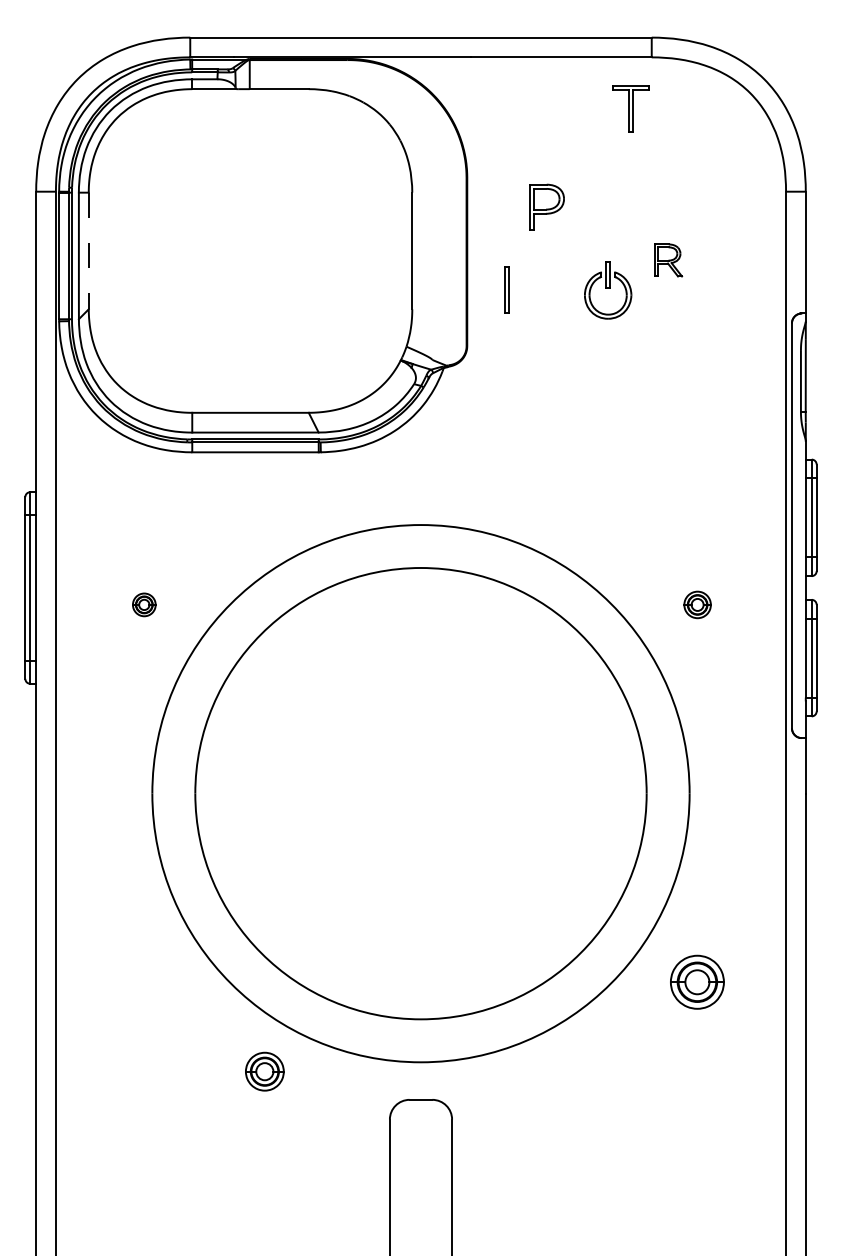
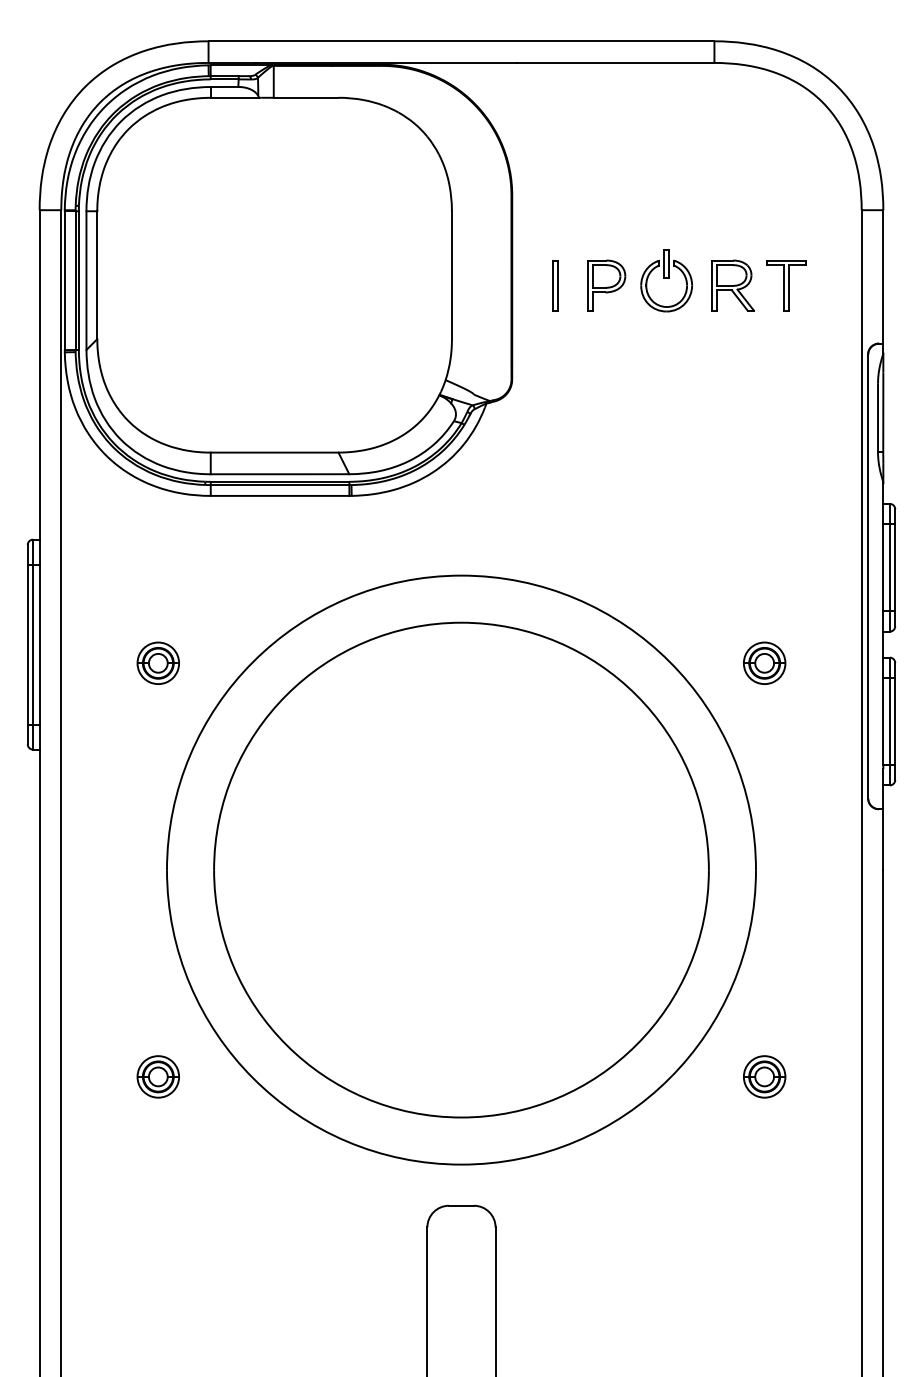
part: (630, 108) -> (786, 285), moved
part: (546, 207) -> (606, 285), moved
line: (88, 251) -> (97, 275), dashed -> solid
part: (668, 260) -> (732, 285), size x1.43
part: (506, 289) -> (555, 285), moved
part: (608, 290) -> (666, 280), moved
part: (143, 604) -> (157, 662), size x1.67
part: (697, 604) -> (764, 662), size x1.43
part: (697, 981) -> (764, 1076), size x0.71
part: (264, 1071) -> (157, 1076), moved

